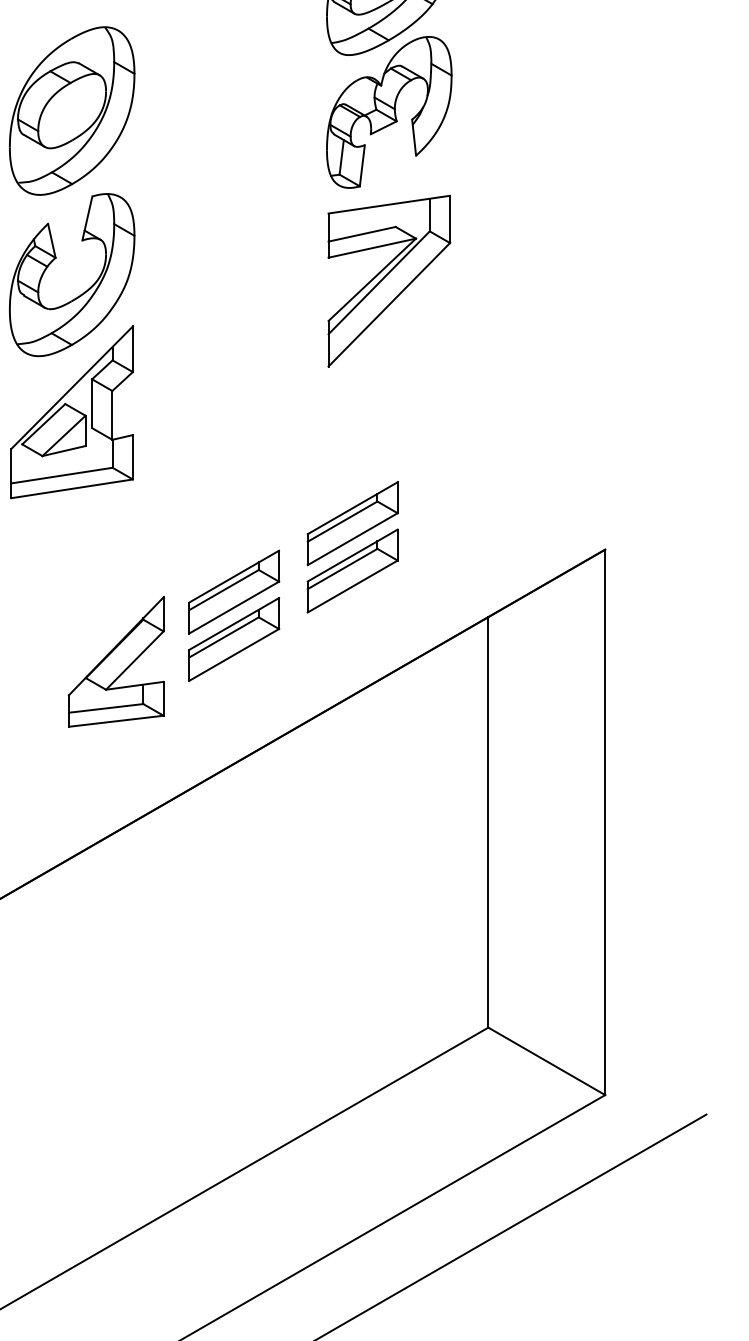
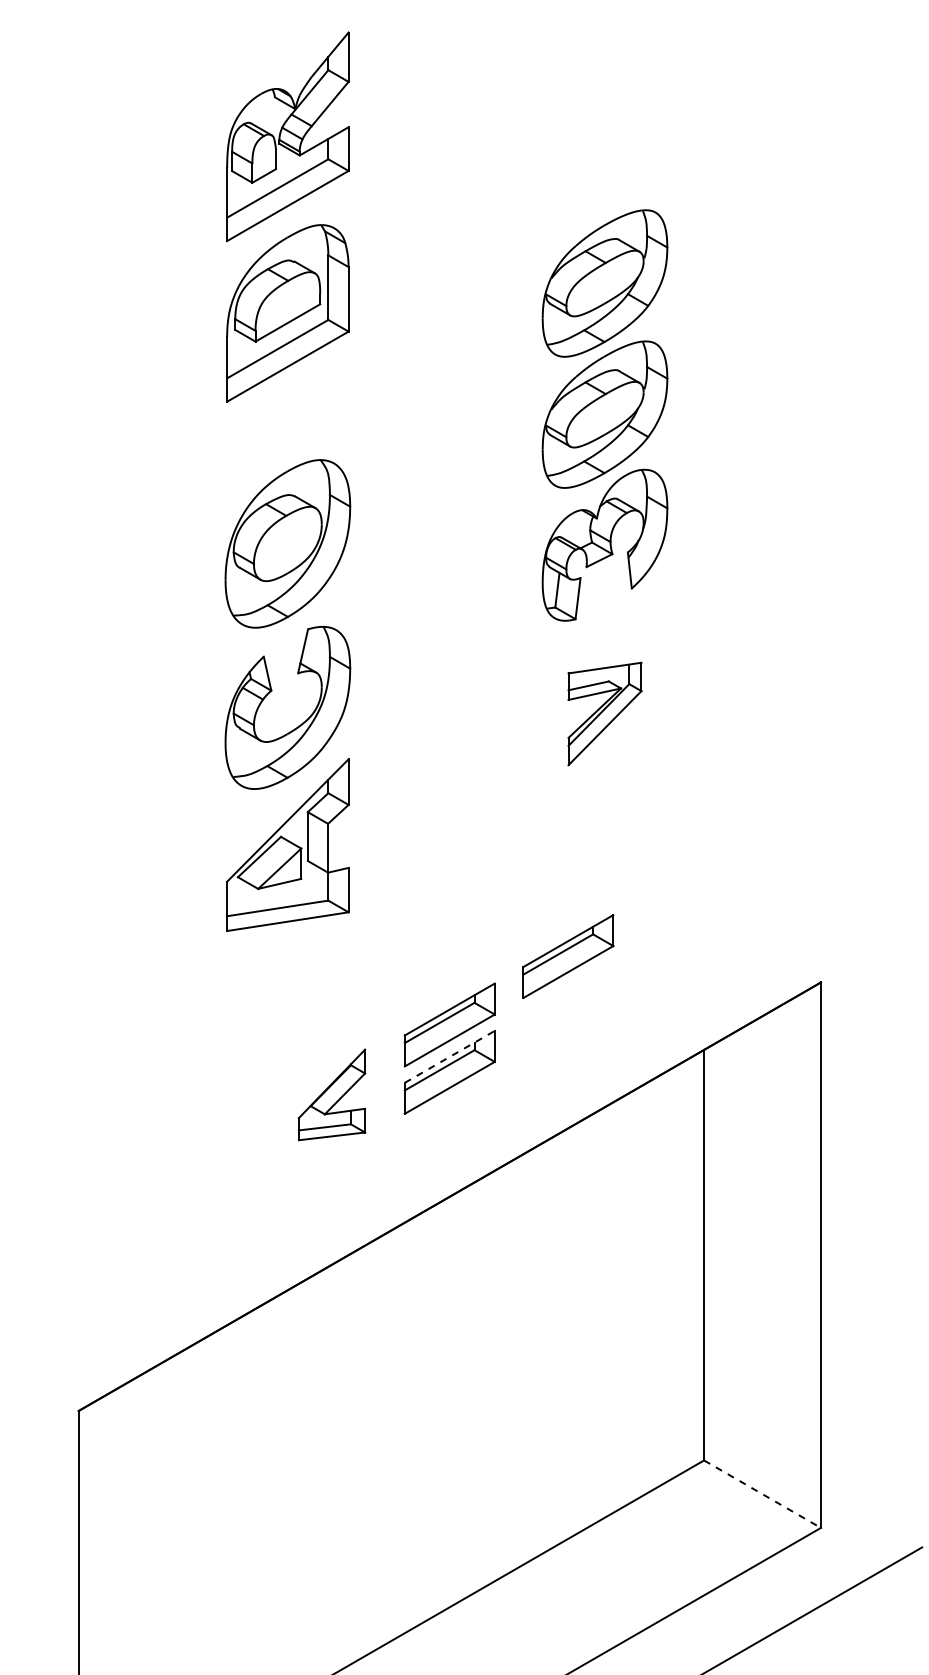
part: (388, 280) -> (604, 713), size x0.6
part: (352, 570) -> (568, 1003), removed
line: (233, 623) -> (449, 1056), solid -> dashed
part: (115, 661) -> (331, 1094), size x0.7
line: (546, 1061) -> (762, 1494), solid -> dashed

